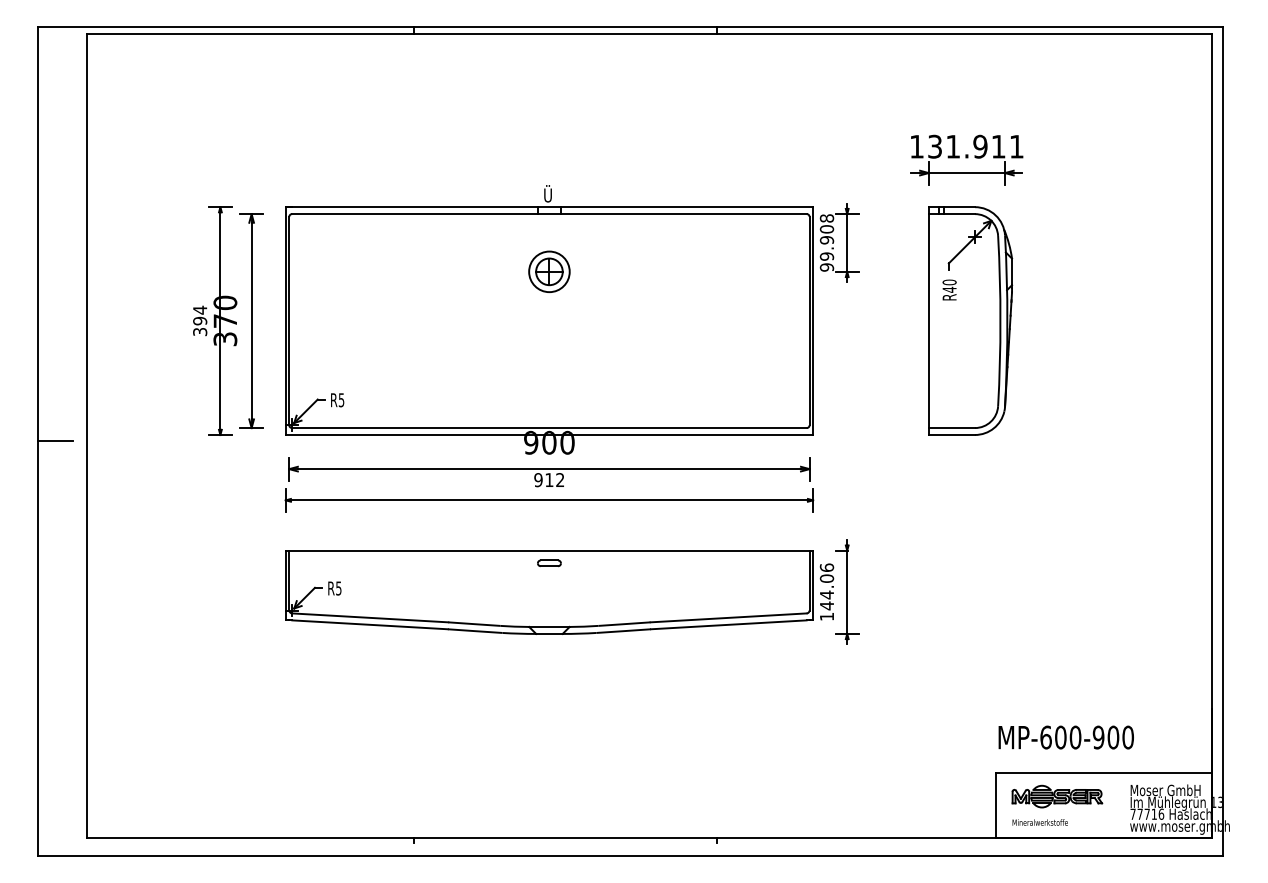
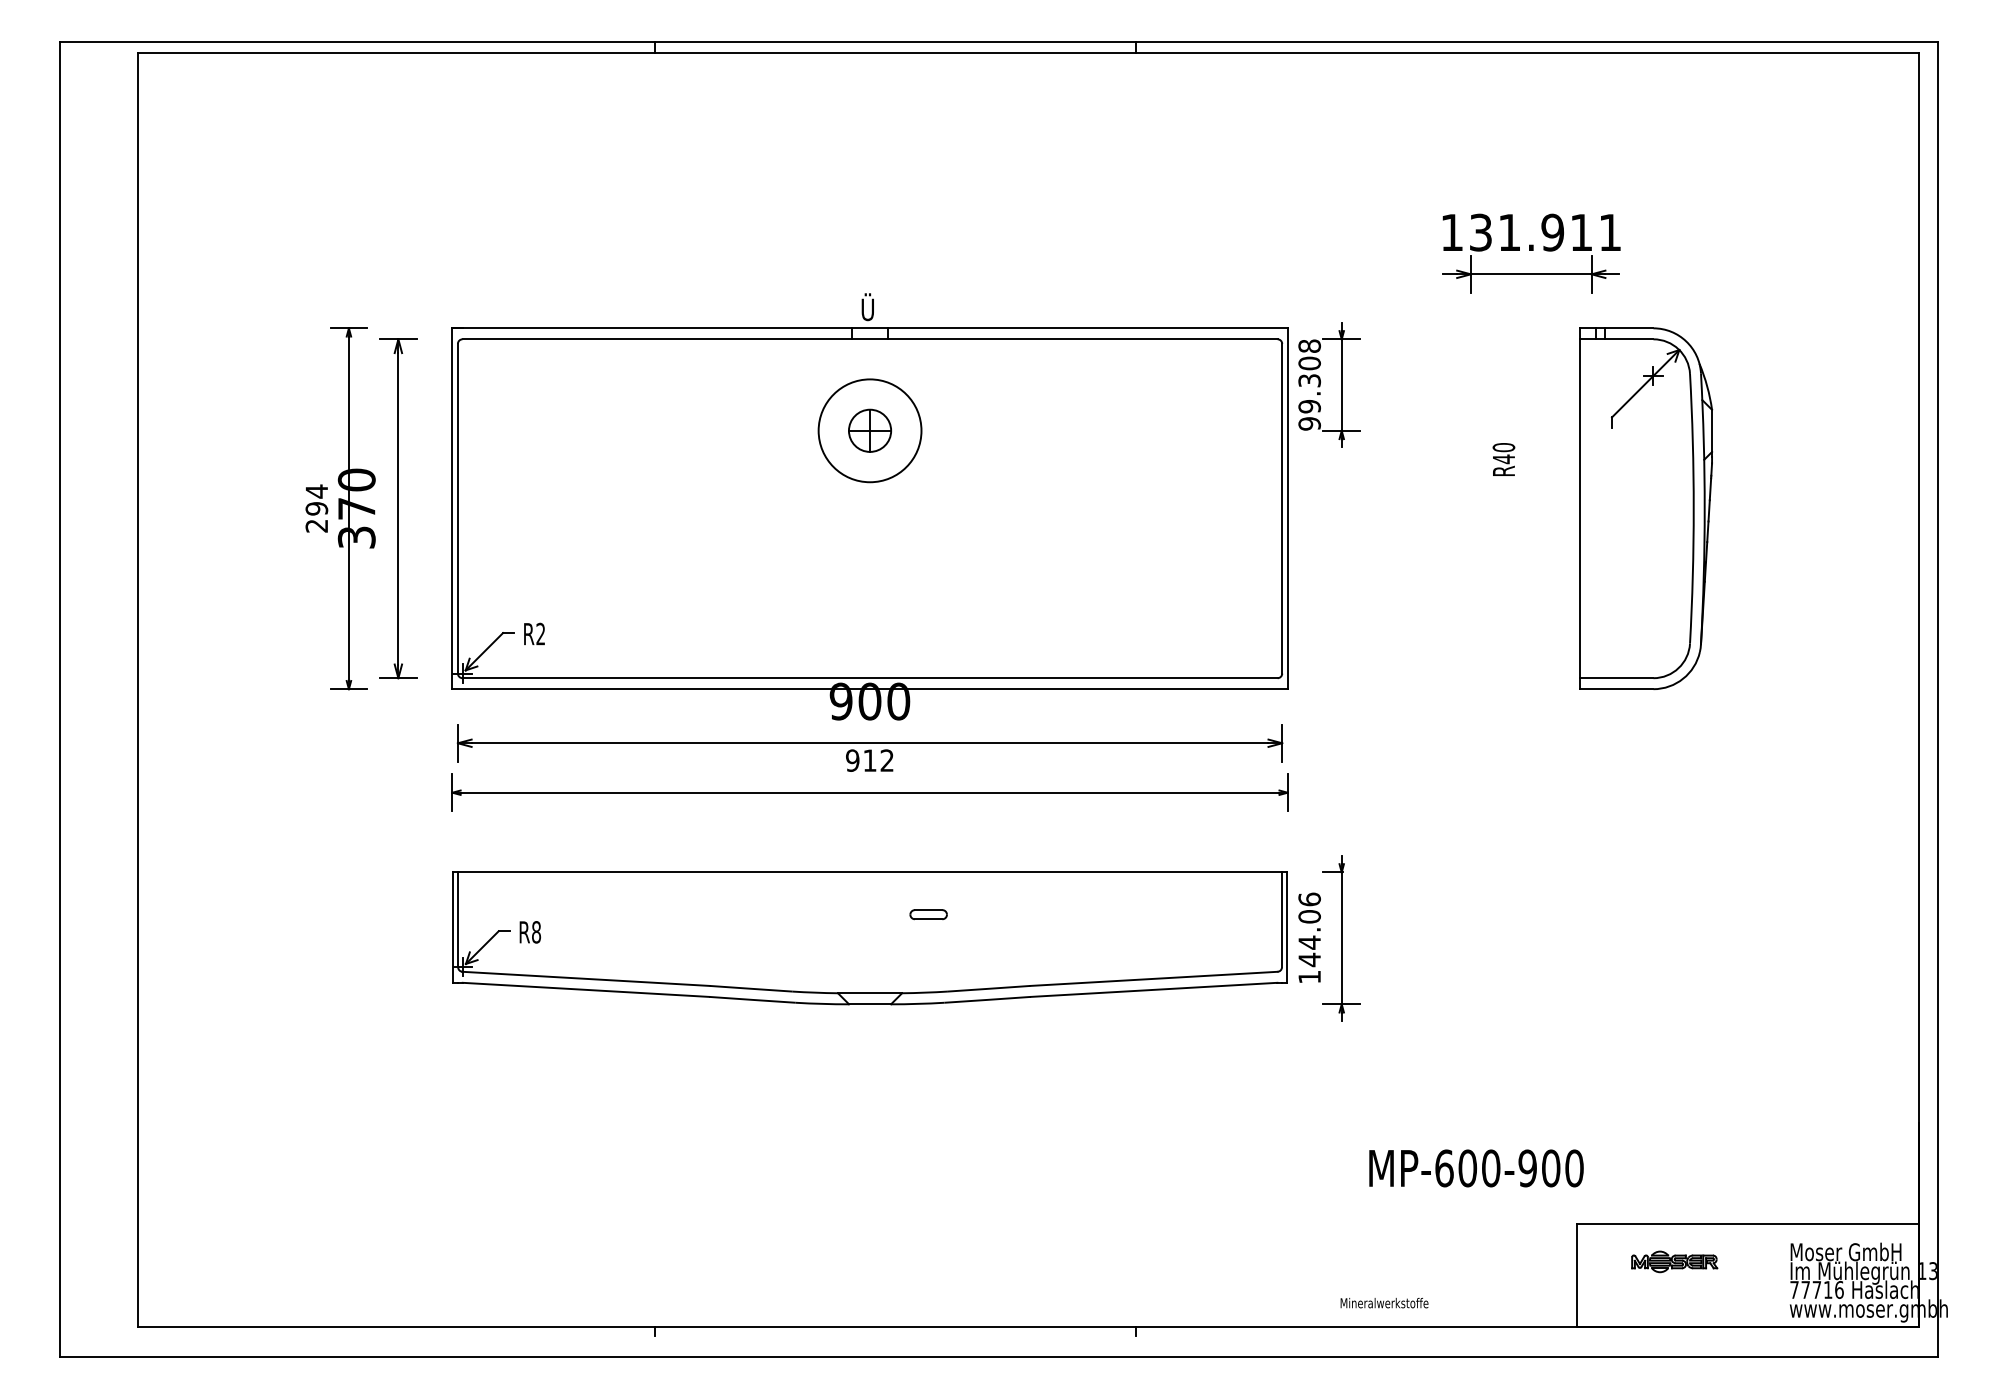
text: (826, 240) -> (1308, 381), 99.908 -> 99.308
circle: (549, 271) -> (870, 430), size x1.6
part: (970, 320) -> (1646, 507), moved
text: (200, 332) -> (317, 526), 394 -> 294
text: (341, 400) -> (540, 634), R5 -> R2
line: (55, 441) -> (87, 699), removed
part: (549, 563) -> (928, 914), moved
text: (338, 588) -> (535, 932), R5 -> R8
text: (1065, 737) -> (1475, 1168), moved
part: (1057, 796) -> (1674, 1261), size x0.6
text: (1039, 822) -> (1383, 1302), moved

